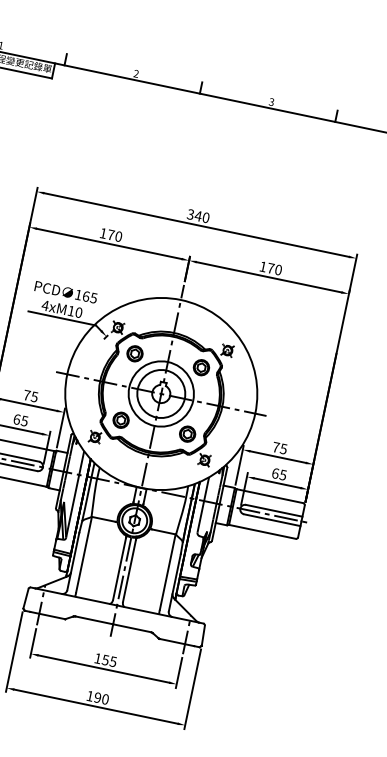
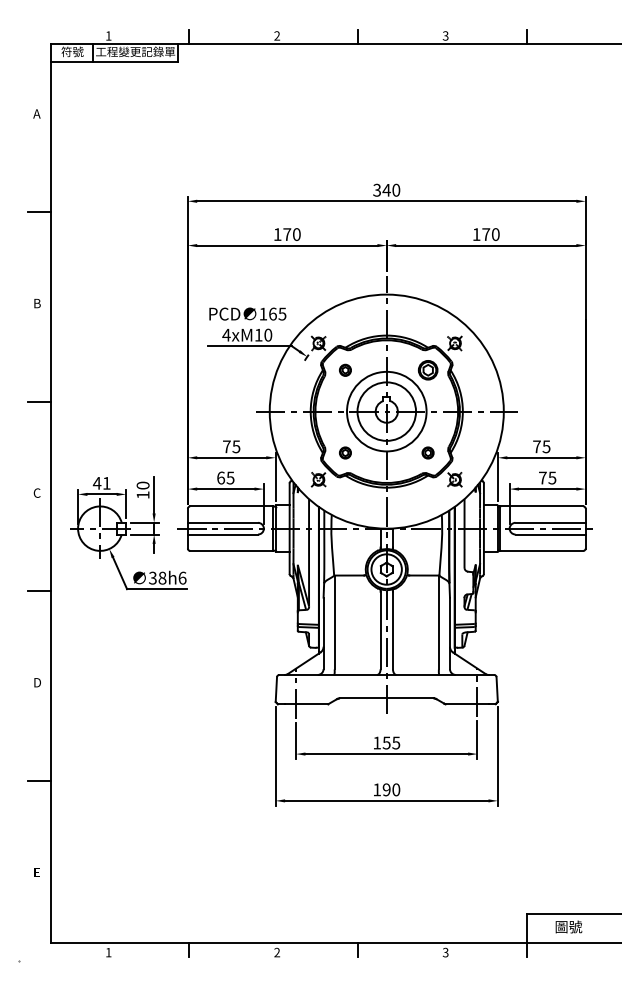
part: (135, 354) -> (345, 370), size x0.6
part: (121, 419) -> (345, 452), size x0.6
part: (187, 433) -> (427, 452), size x0.6
text: (275, 473) -> (542, 477), 65 -> 75

